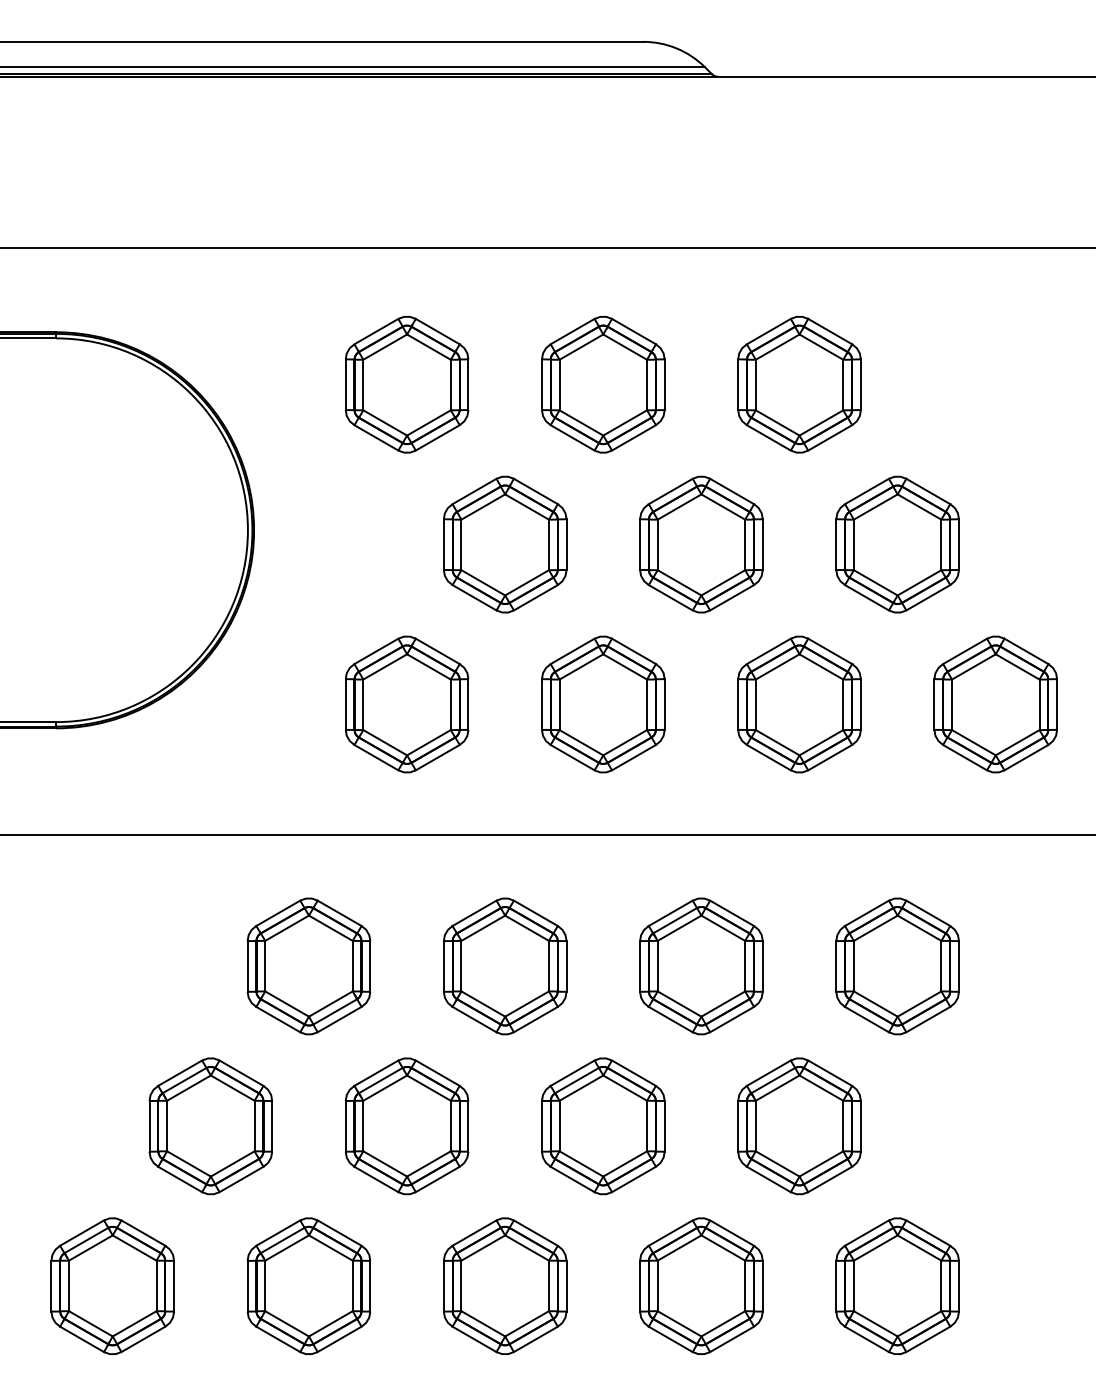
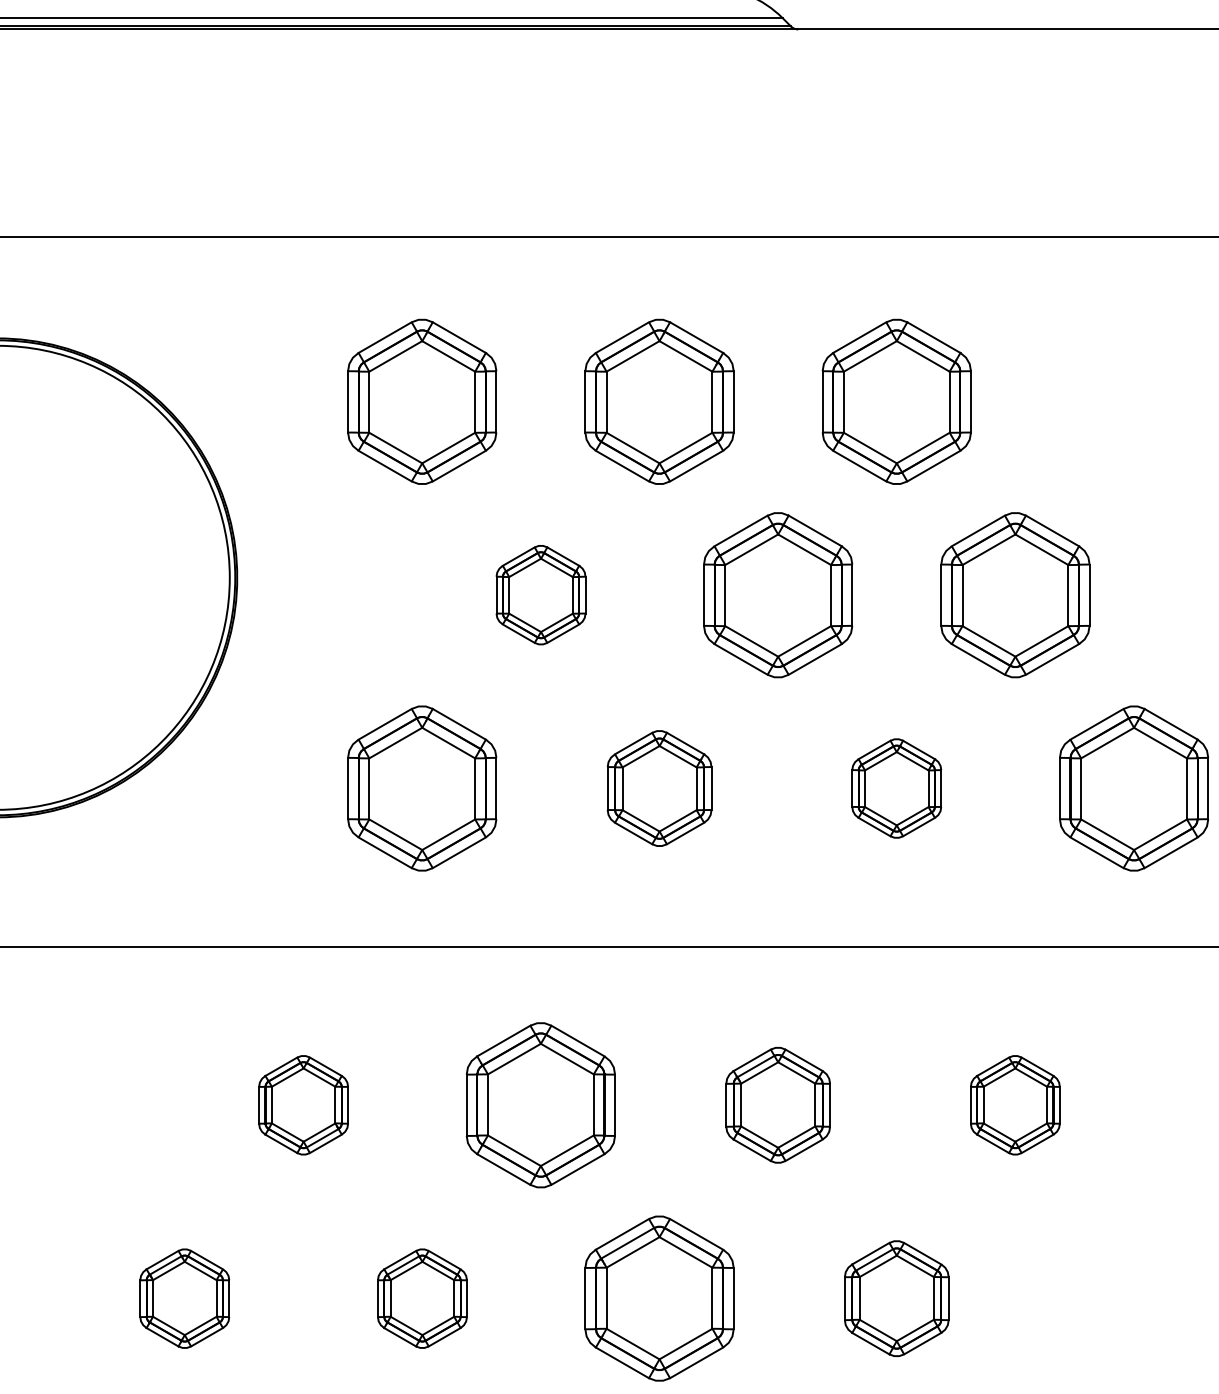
part: (505, 544) -> (541, 595), size x0.6
part: (603, 704) -> (659, 788), size x0.7
part: (799, 704) -> (896, 788), size x0.6
part: (308, 966) -> (303, 1105), size x0.6
part: (701, 966) -> (778, 1105), size x0.7
part: (897, 966) -> (1015, 1105), size x0.6
part: (210, 1126) -> (184, 1298), size x0.6
part: (407, 1126) -> (422, 1298), size x0.6
part: (799, 1126) -> (896, 1298), size x0.7

